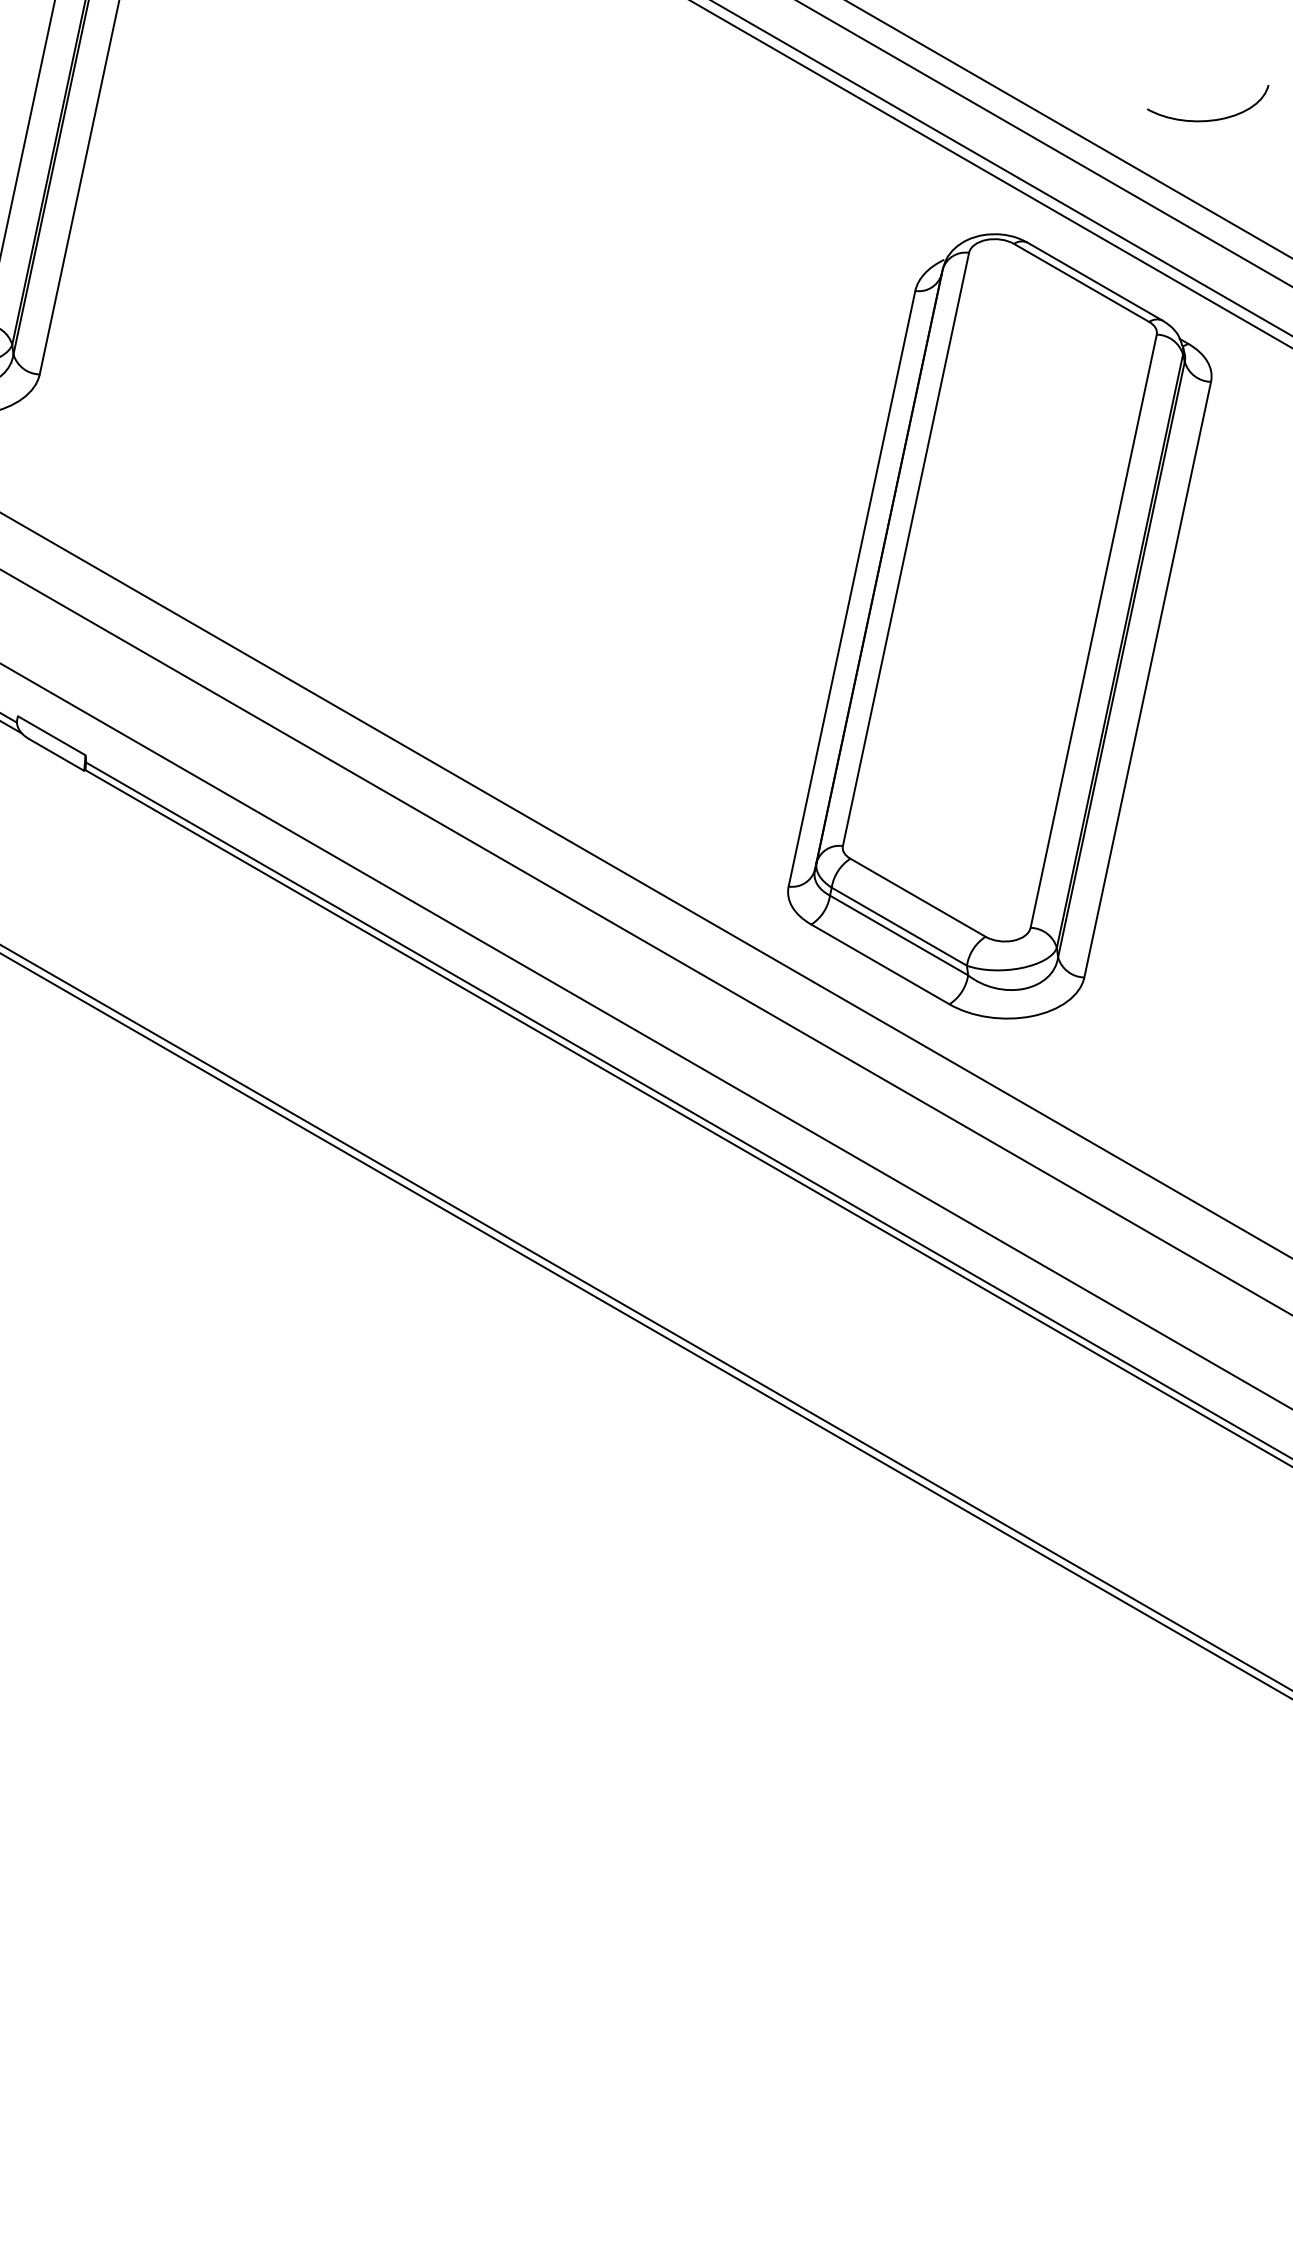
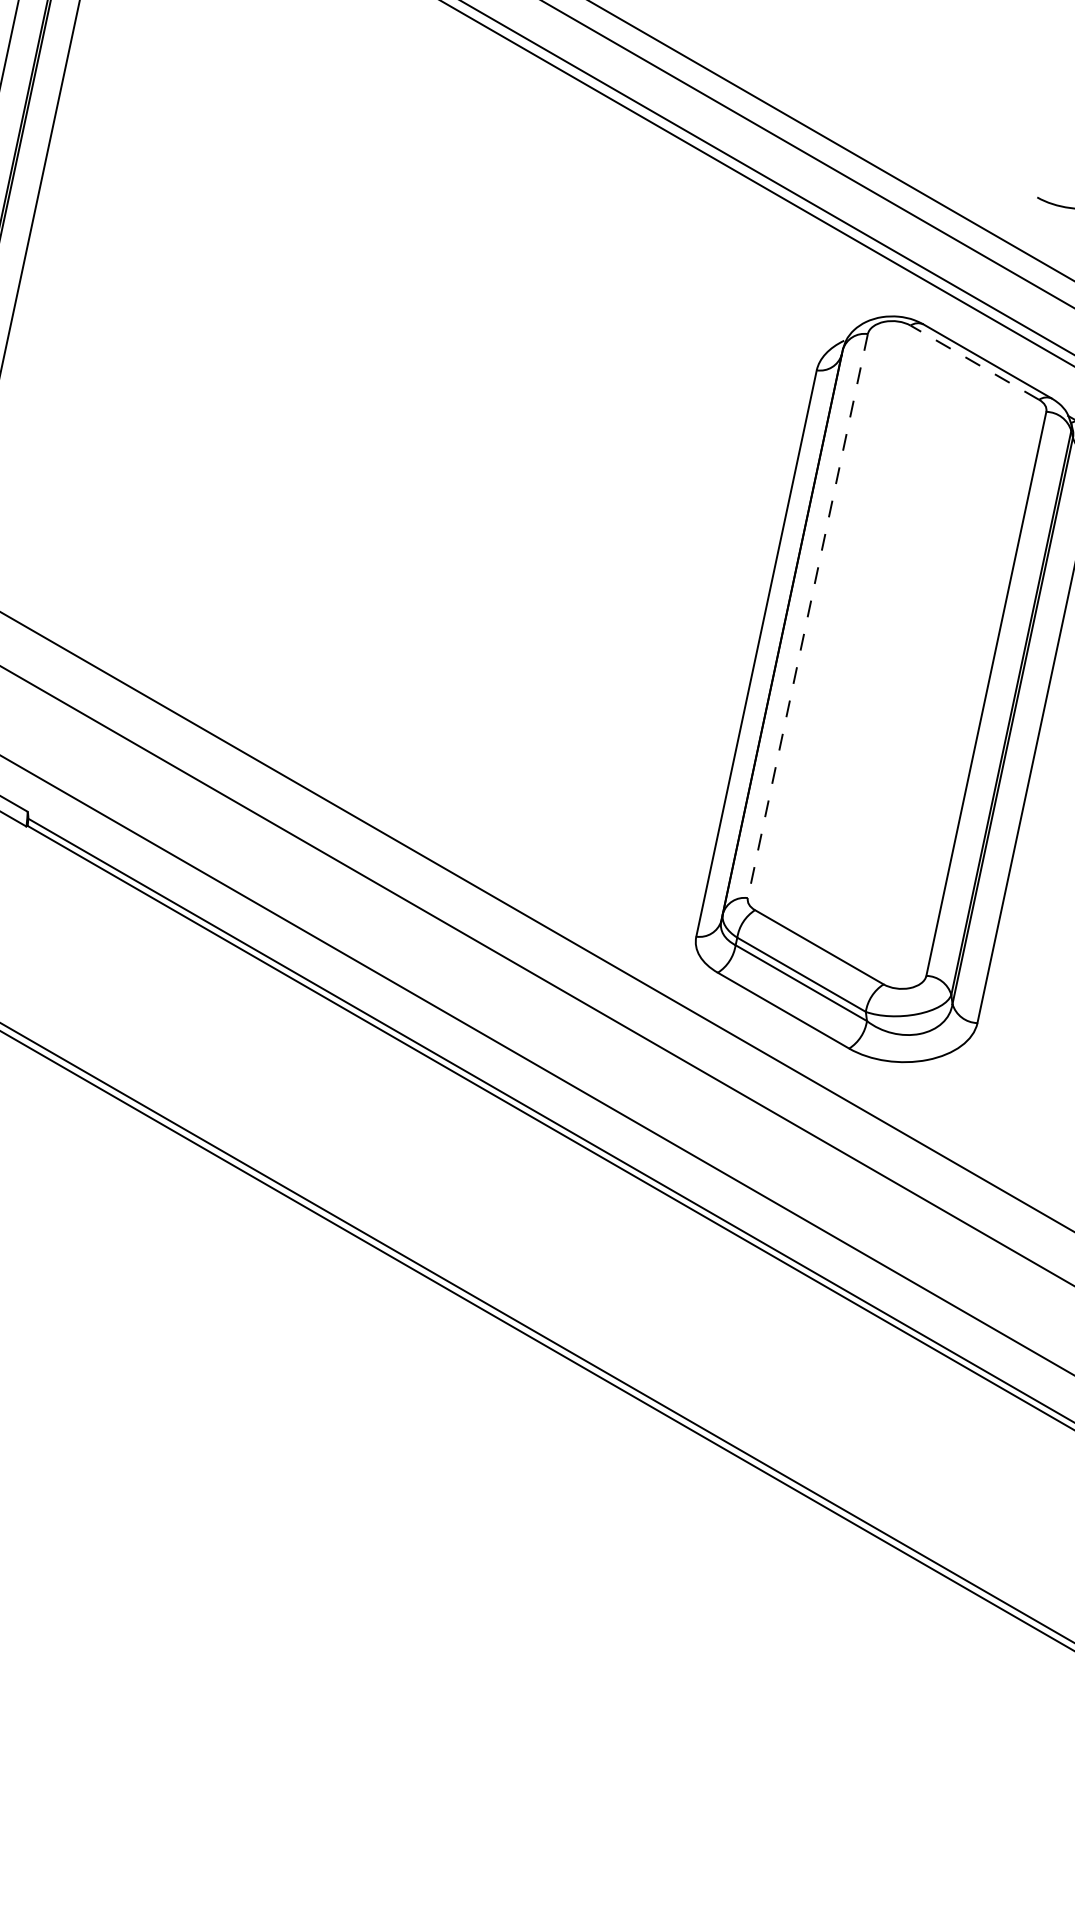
line: (1081, 282) -> (974, 362), solid -> dashed
line: (905, 549) -> (807, 616), solid -> dashed

